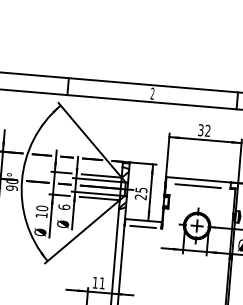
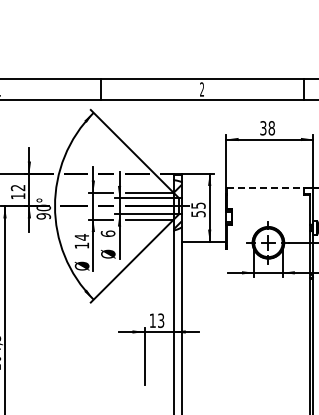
text: (207, 131) -> (271, 128), 32 -> 38
line: (198, 179) -> (265, 187), solid -> dashed
line: (198, 186) -> (265, 195), removed
text: (140, 197) -> (198, 214), 25 -> 55
text: (41, 208) -> (81, 237), 10 -> 14
line: (142, 227) -> (203, 249), removed
text: (102, 283) -> (161, 320), 11 -> 13

